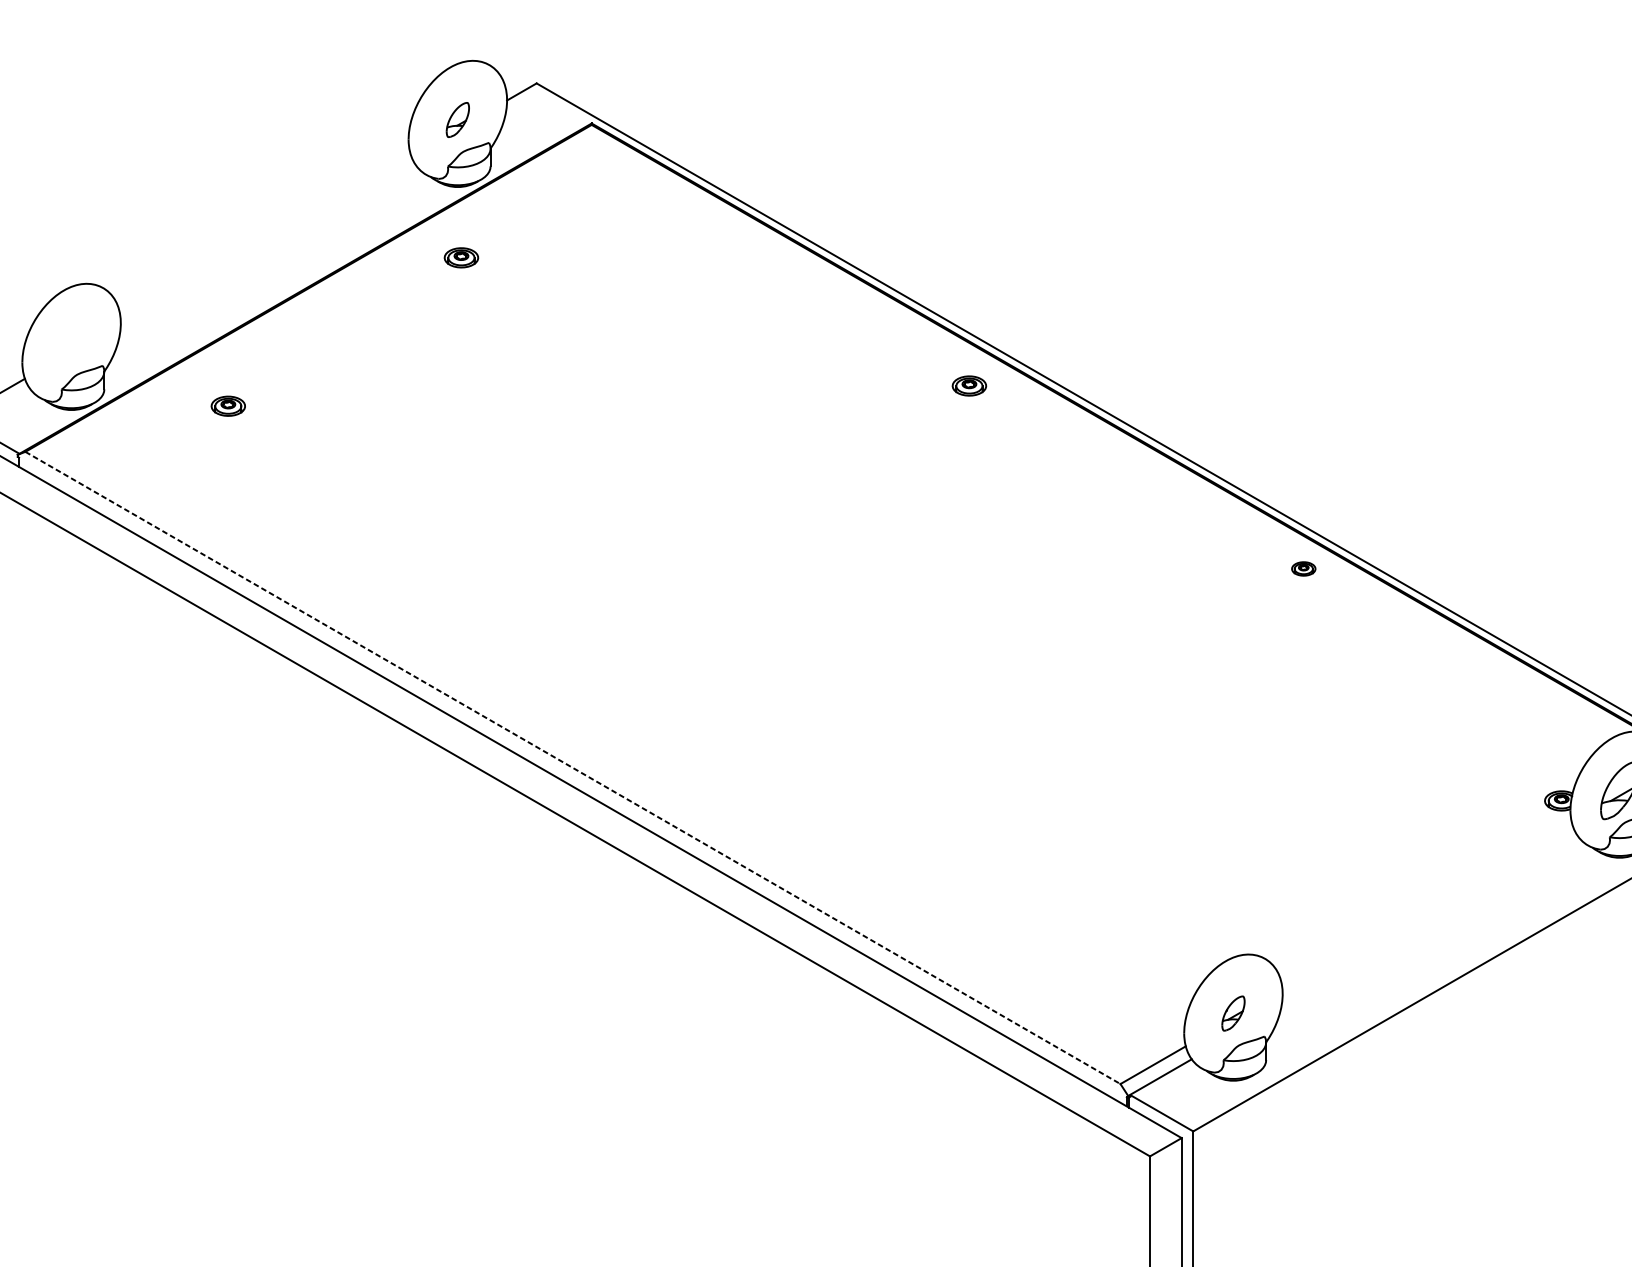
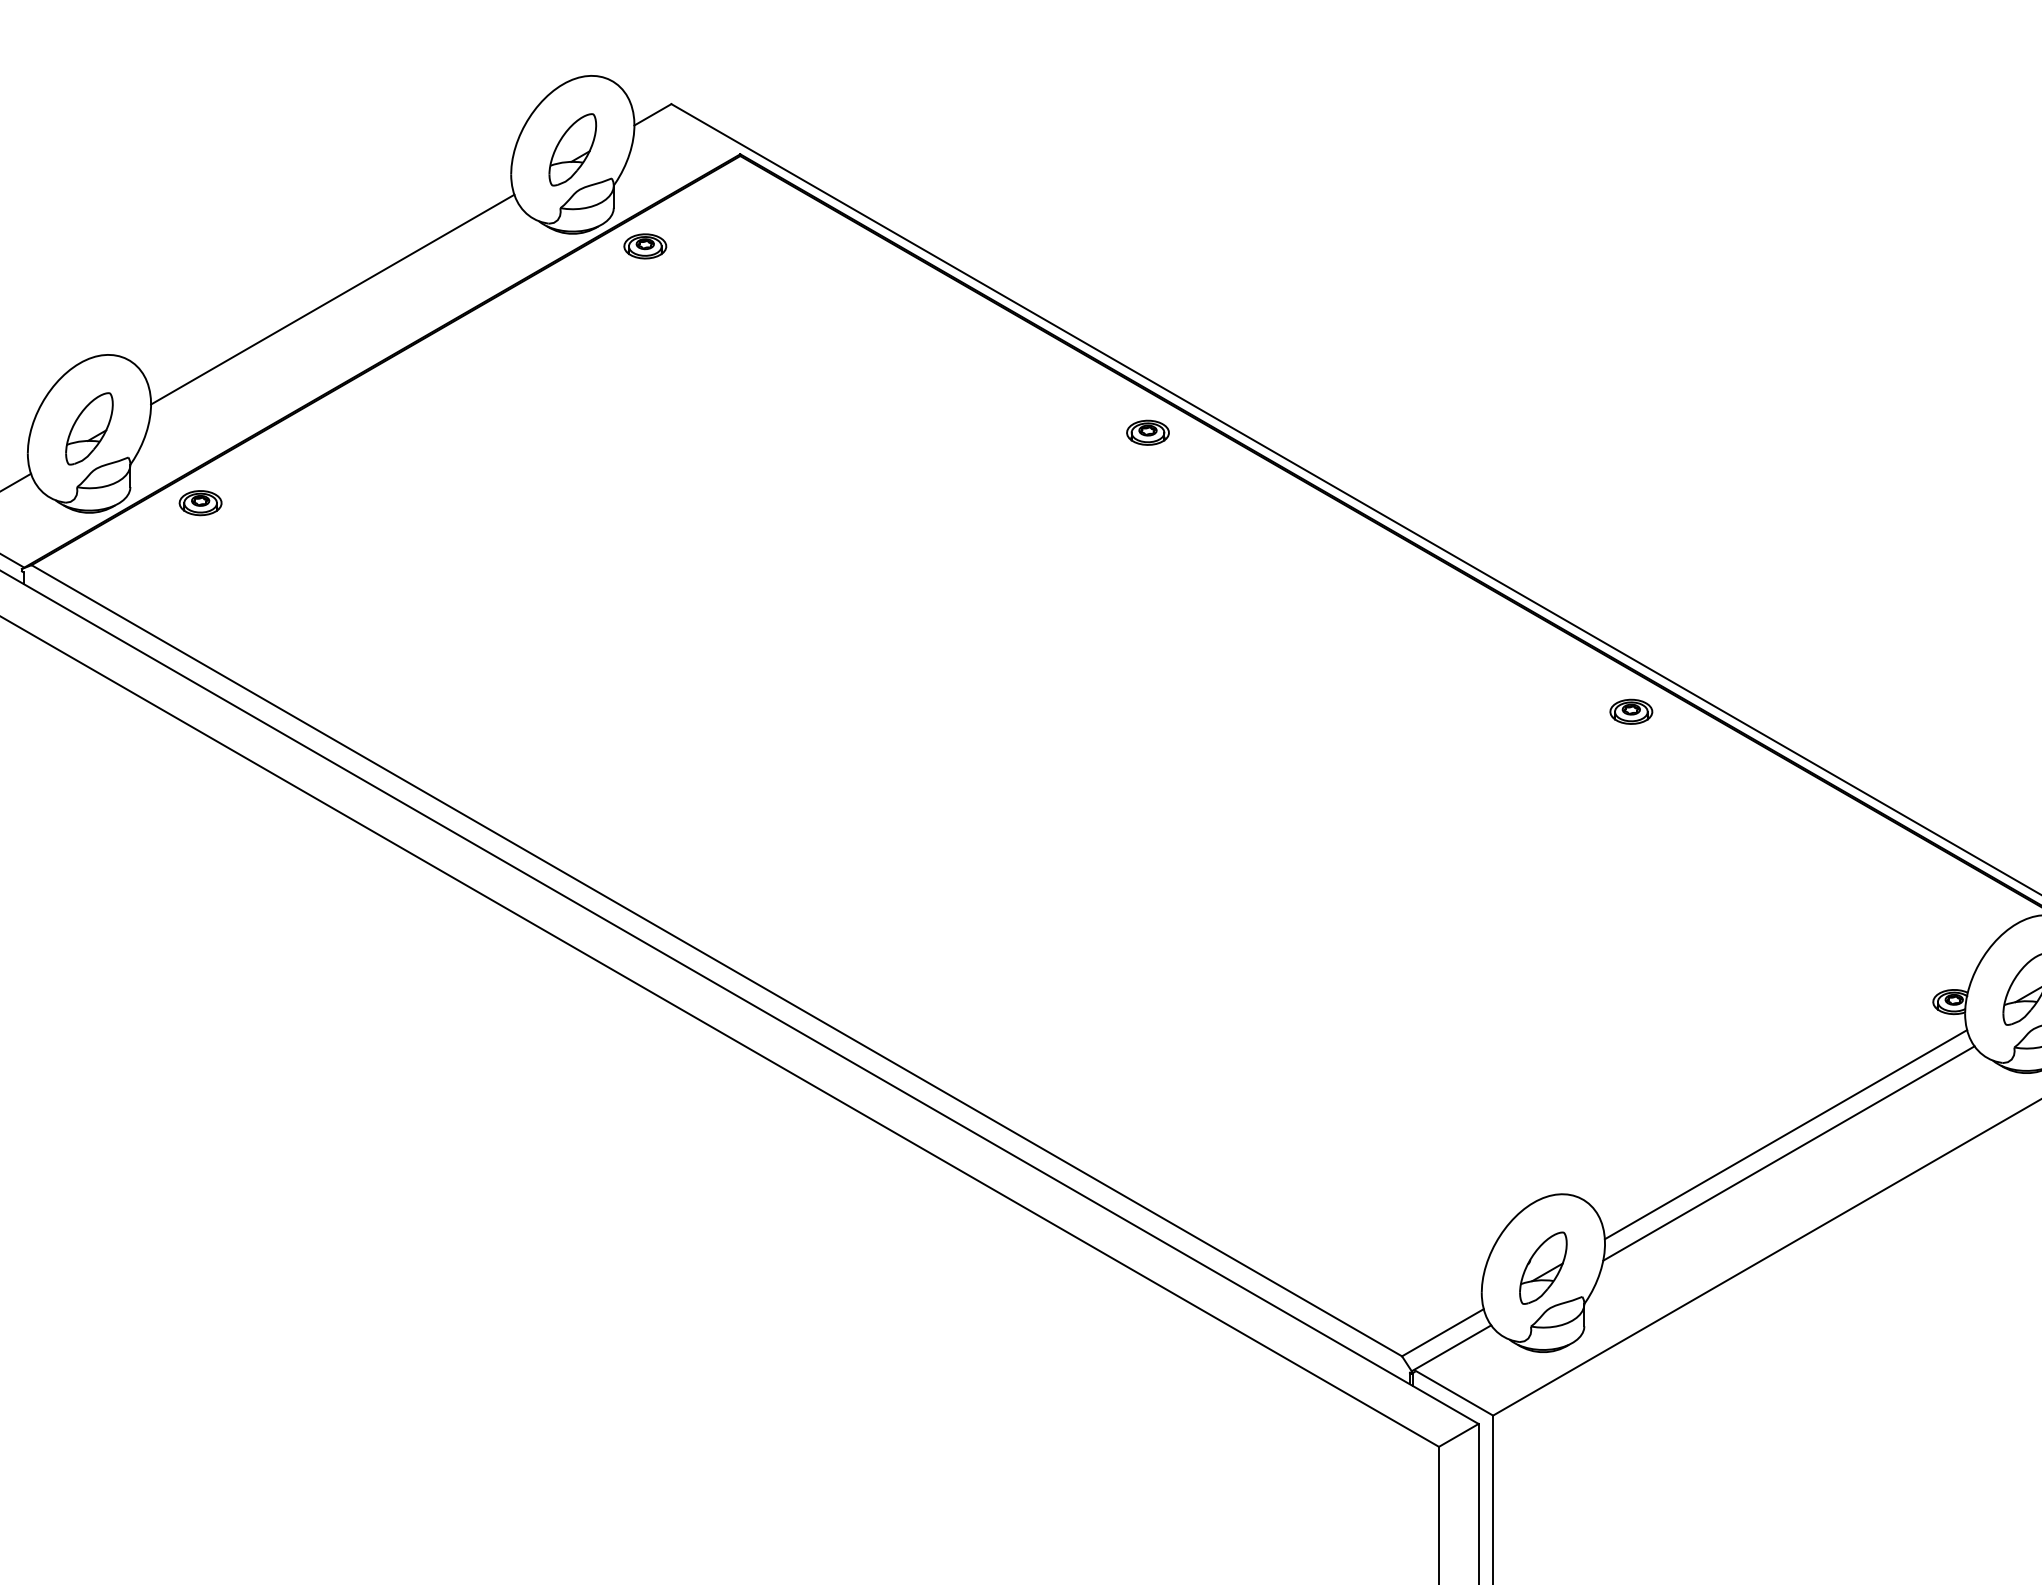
part: (457, 119) -> (572, 149), size x1.67
line: (265, 239) -> (332, 299), added
part: (461, 257) -> (645, 246), moved
part: (71, 342) -> (89, 428), added
part: (969, 385) -> (1147, 432), moved
part: (228, 406) -> (200, 503), moved
part: (1303, 568) -> (1631, 711), size x1.43
line: (573, 768) -> (717, 961), dashed -> solid
line: (1426, 906) -> (1785, 1134), added
line: (1429, 921) -> (1788, 1153), added
part: (1233, 1013) -> (1543, 1267), size x1.67

